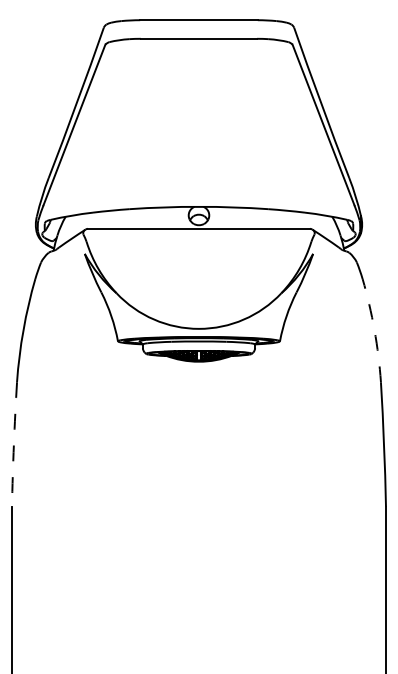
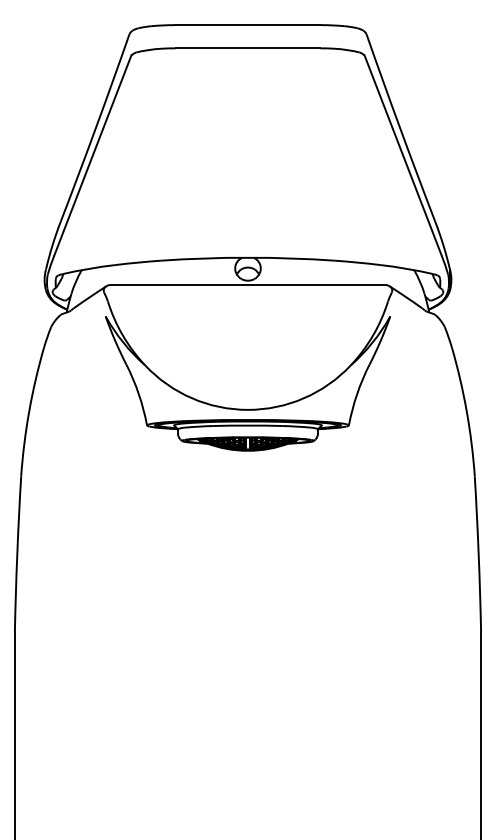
arc: (374, 330) -> (466, 411), dashed -> solid
arc: (13, 444) -> (16, 553), dashed -> solid

